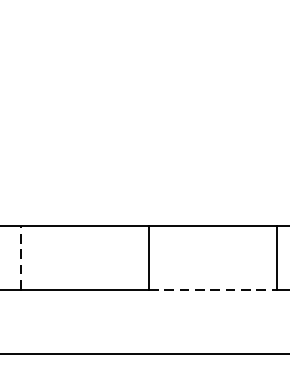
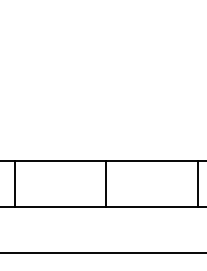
line: (20, 258) -> (14, 184), dashed -> solid
line: (213, 290) -> (152, 207), dashed -> solid

